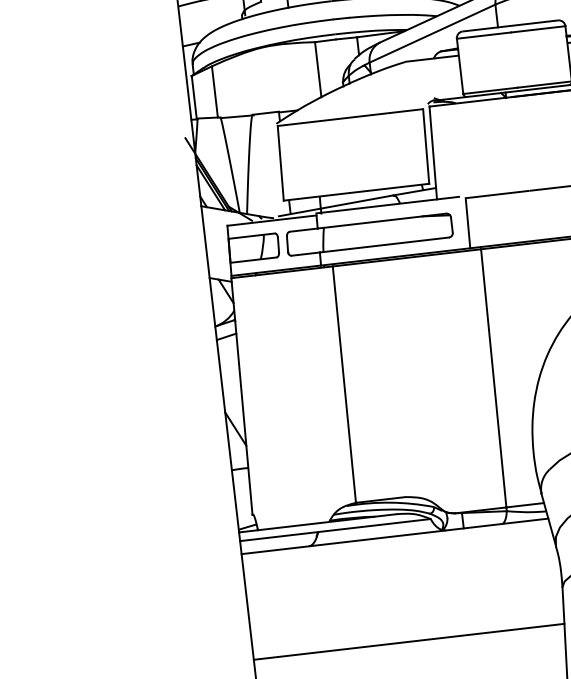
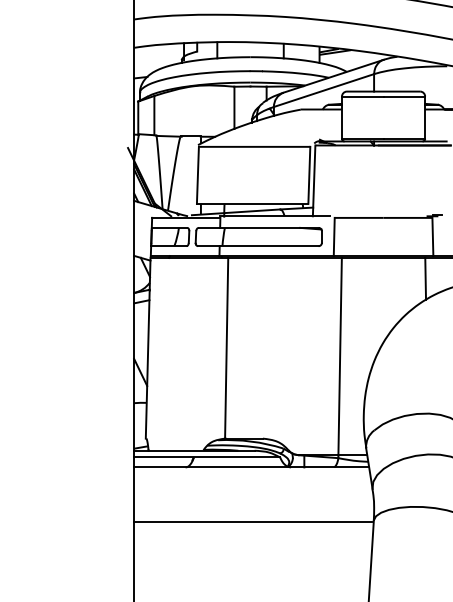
line: (409, 641) -> (253, 522), moved

